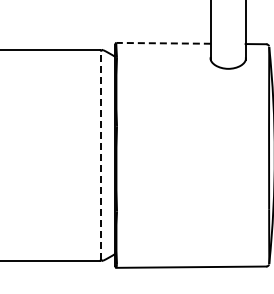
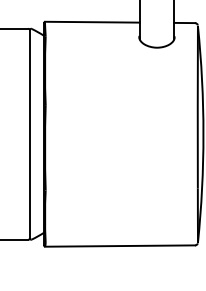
line: (163, 43) -> (92, 22), dashed -> solid
line: (101, 154) -> (30, 133), dashed -> solid

